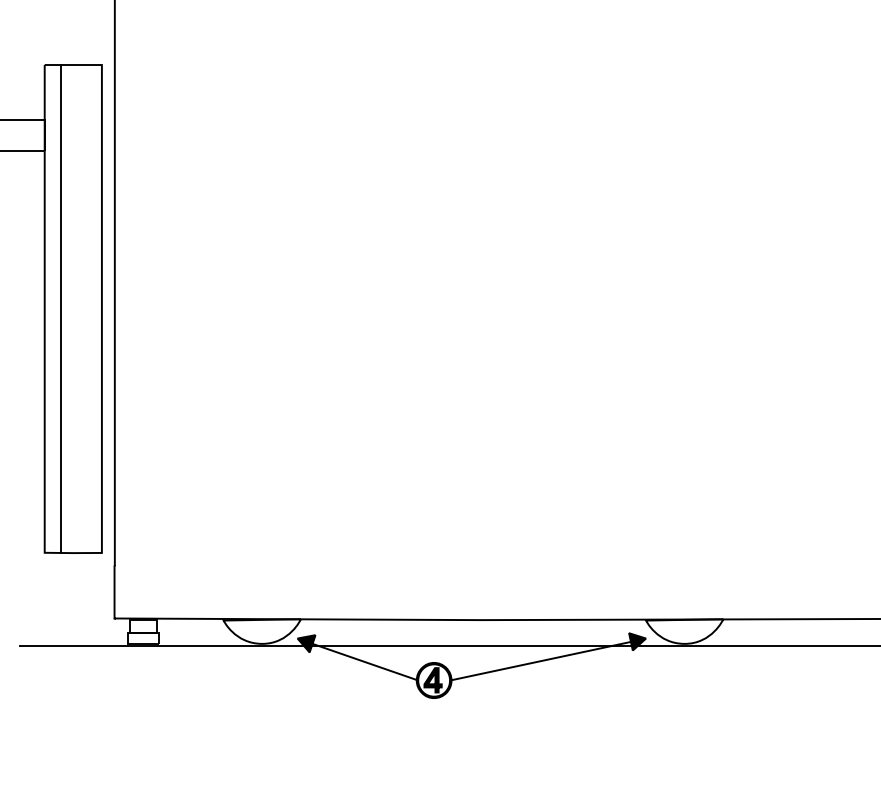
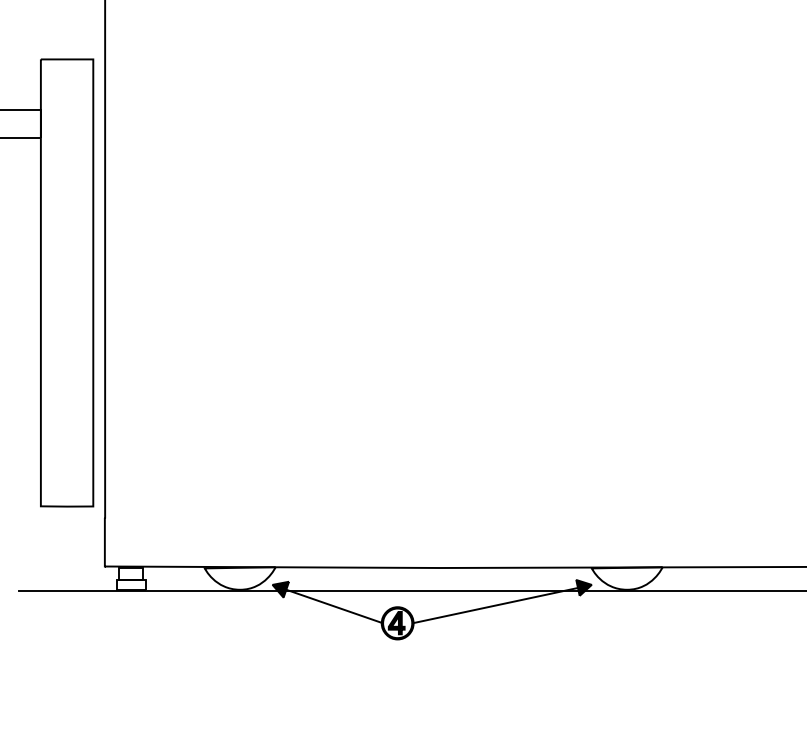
line: (60, 308) -> (55, 282), removed

